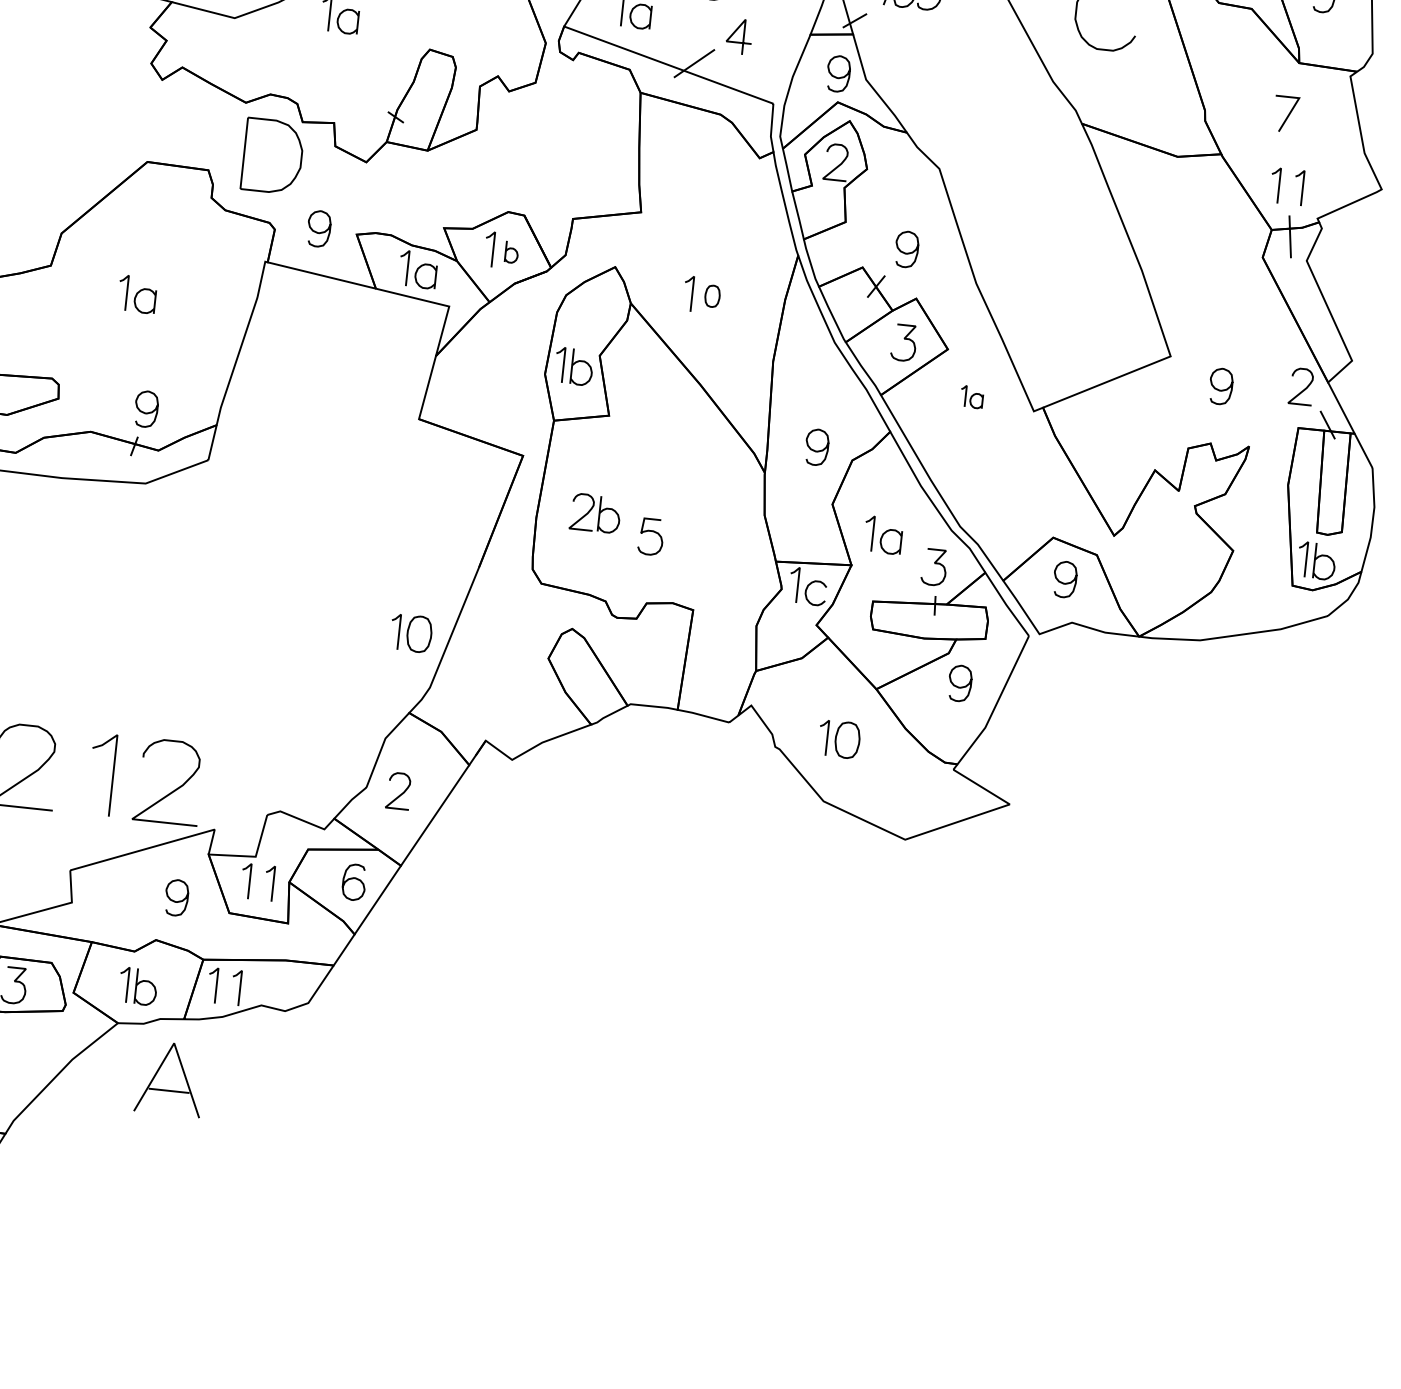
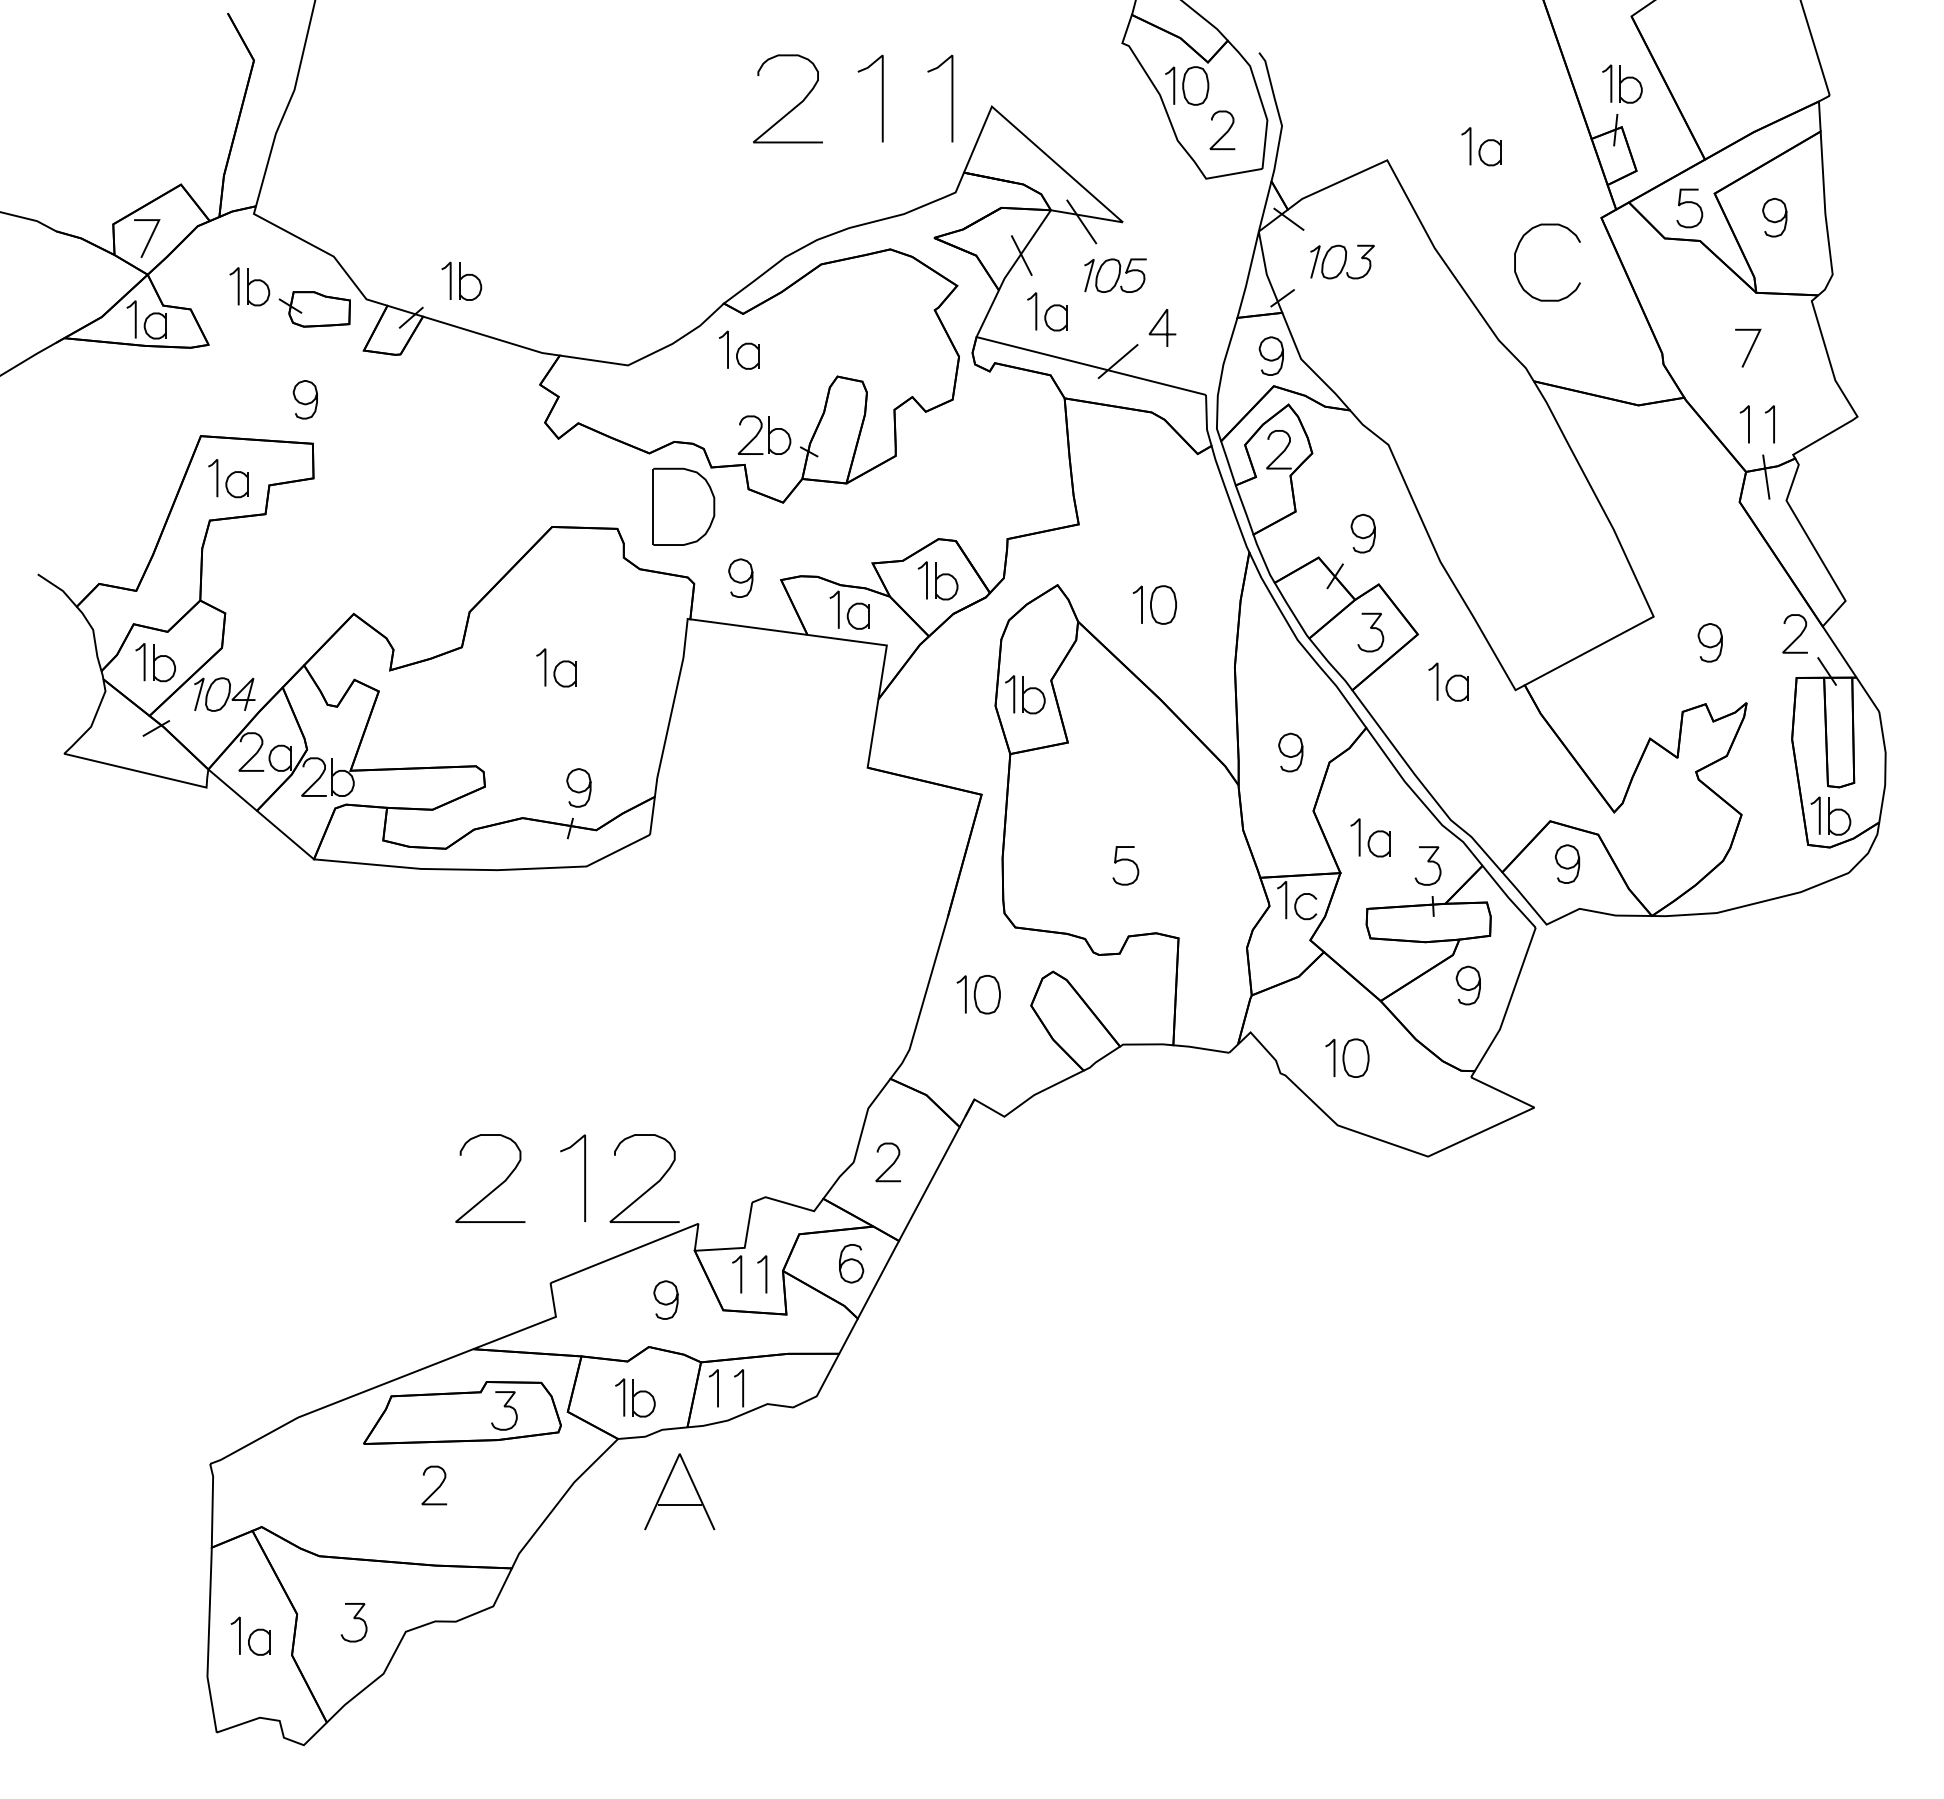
part: (511, 252) -> (946, 581), size x1.67
part: (712, 295) -> (1163, 604), size x1.67
part: (971, 396) -> (1448, 681), size x1.67
part: (595, 512) -> (764, 434), moved
part: (411, 633) -> (978, 994), moved

